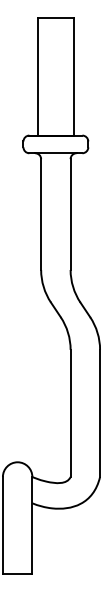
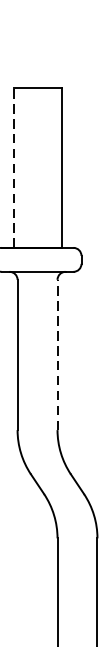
line: (38, 76) -> (13, 167), solid -> dashed
line: (70, 214) -> (57, 354), solid -> dashed

